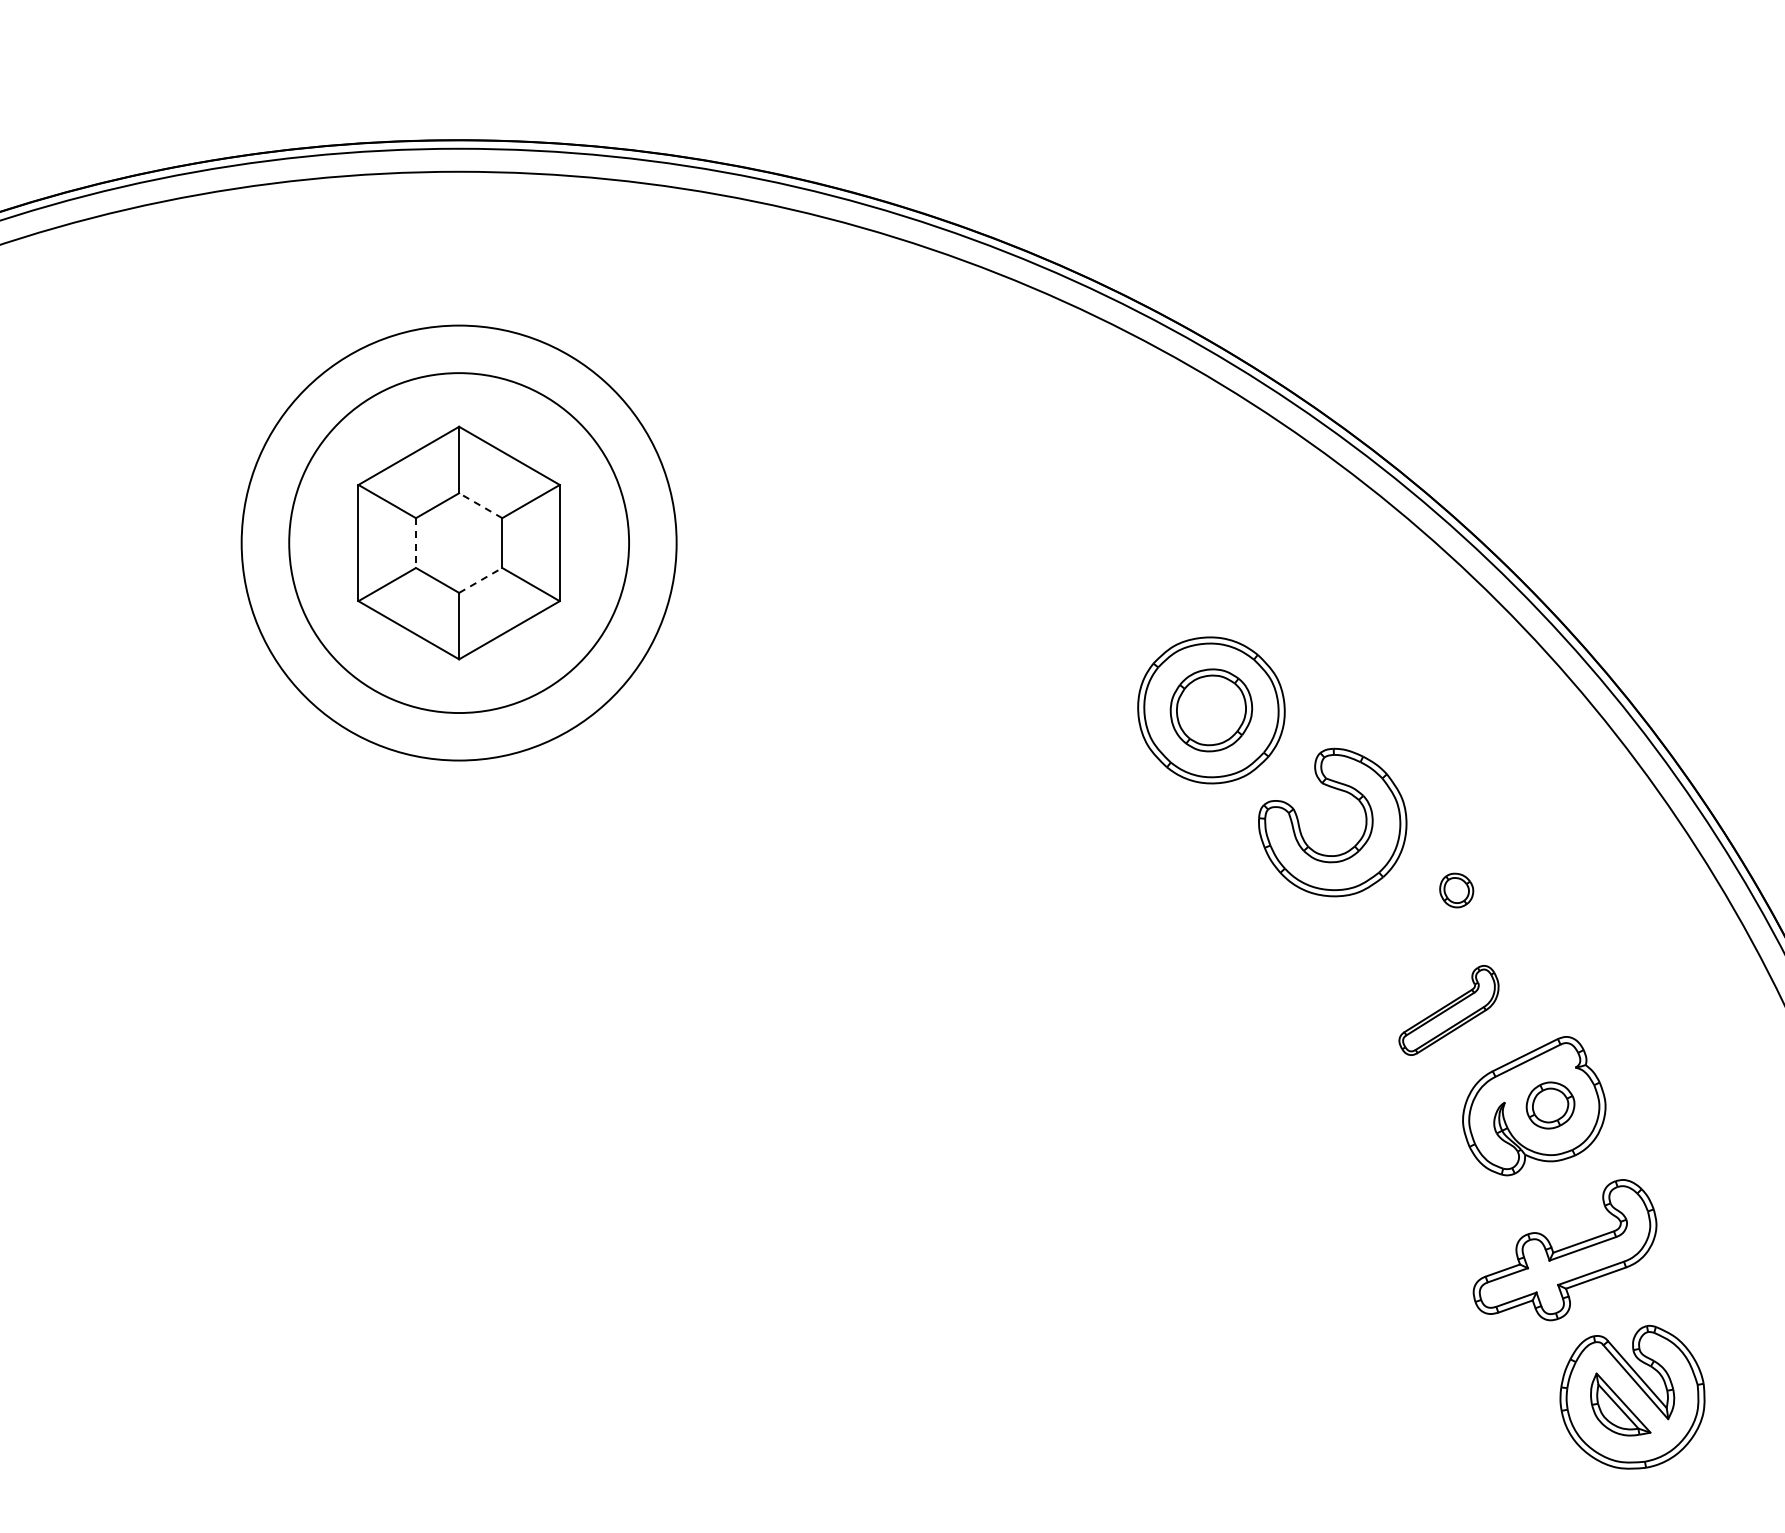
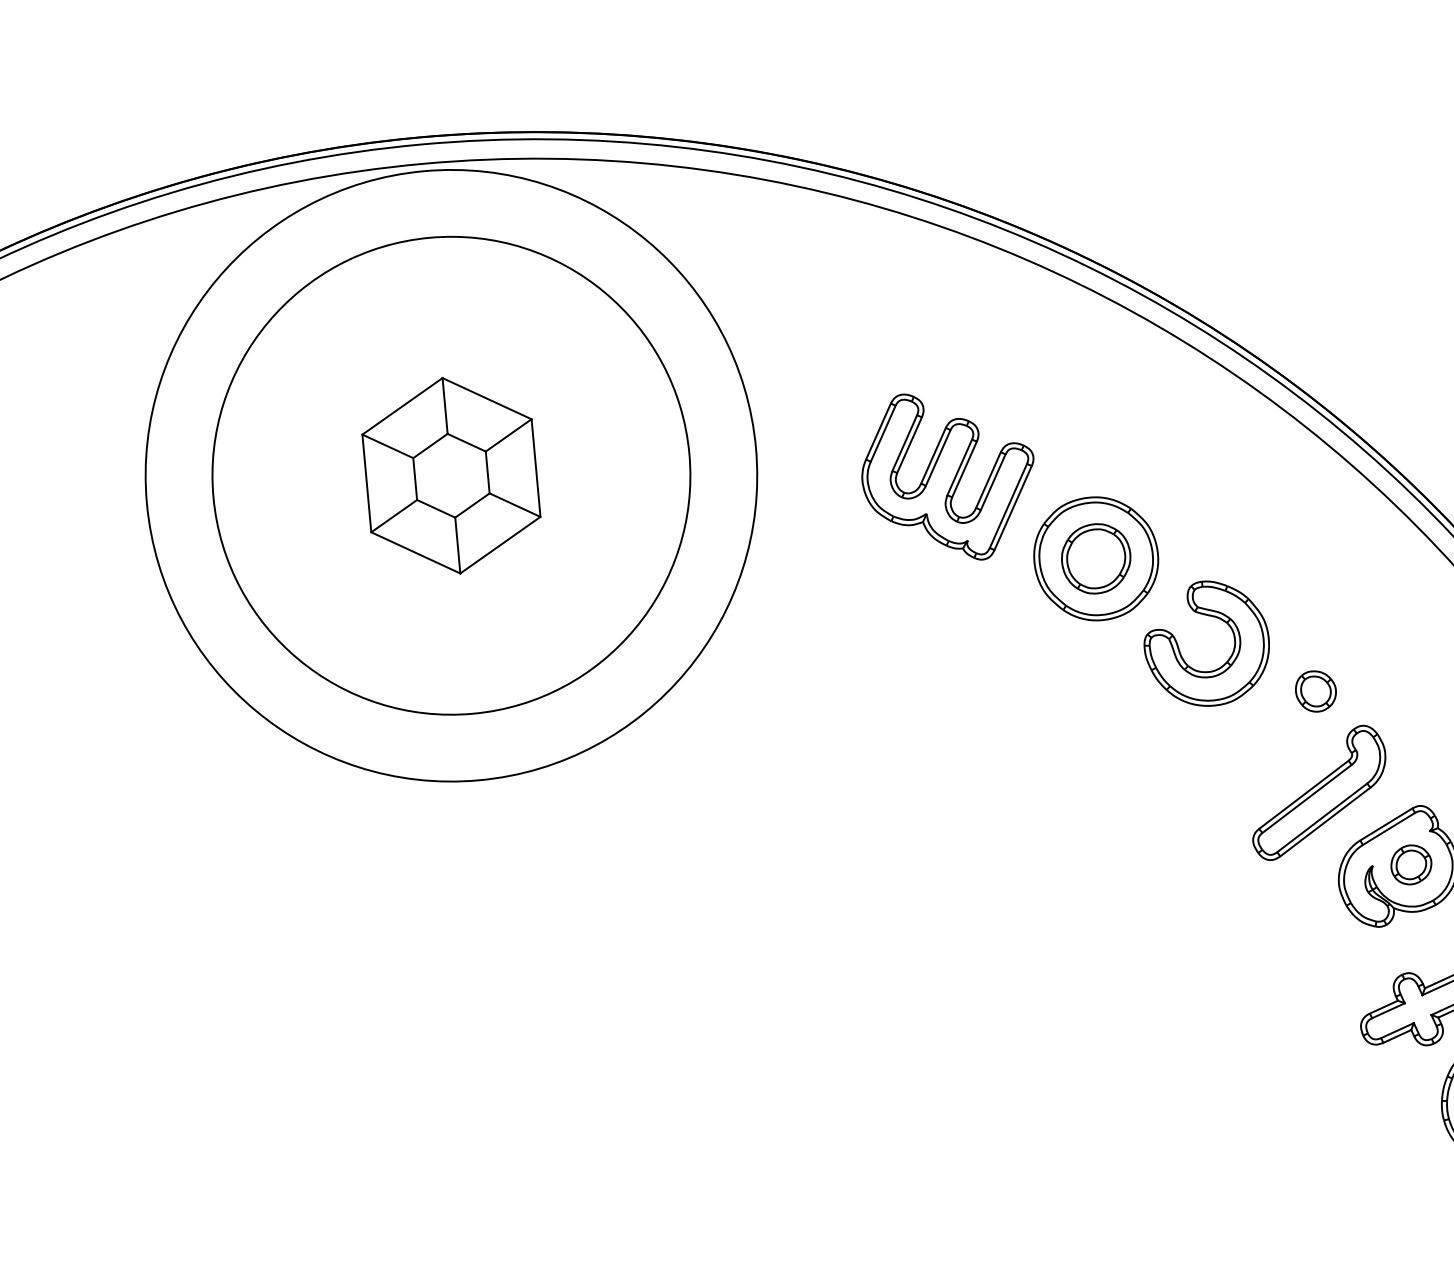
line: (480, 505) -> (466, 442), dashed -> solid
circle: (458, 542) -> (450, 475), size x1.67
circle: (458, 542) -> (450, 475), size x1.67
line: (416, 543) -> (415, 479), dashed -> solid
line: (480, 580) -> (472, 505), dashed -> solid
part: (1045, 596) -> (948, 475), added
part: (1456, 890) -> (1315, 691), size x1.43
part: (1448, 1010) -> (1318, 792), size x1.67

